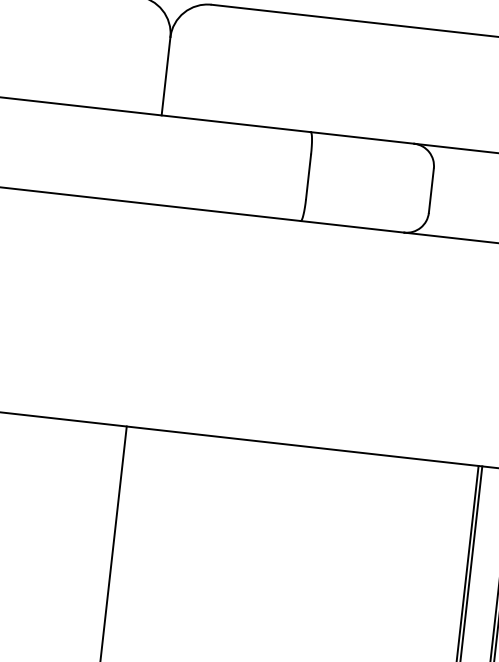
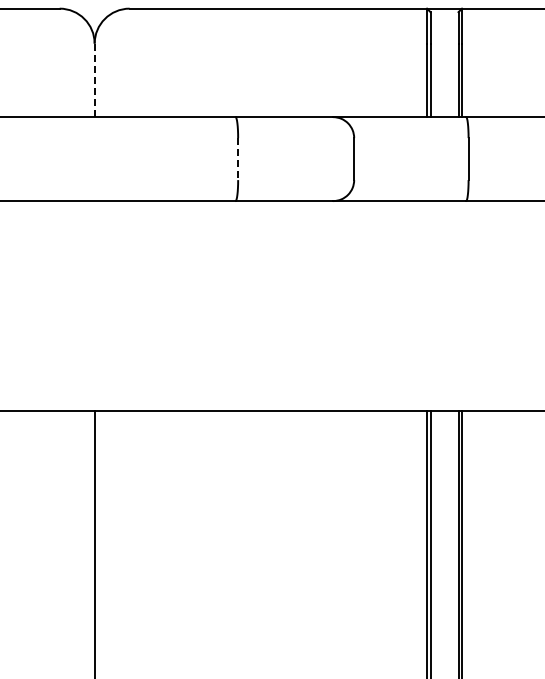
line: (165, 76) -> (94, 80), solid -> dashed
line: (308, 177) -> (238, 159), solid -> dashed

